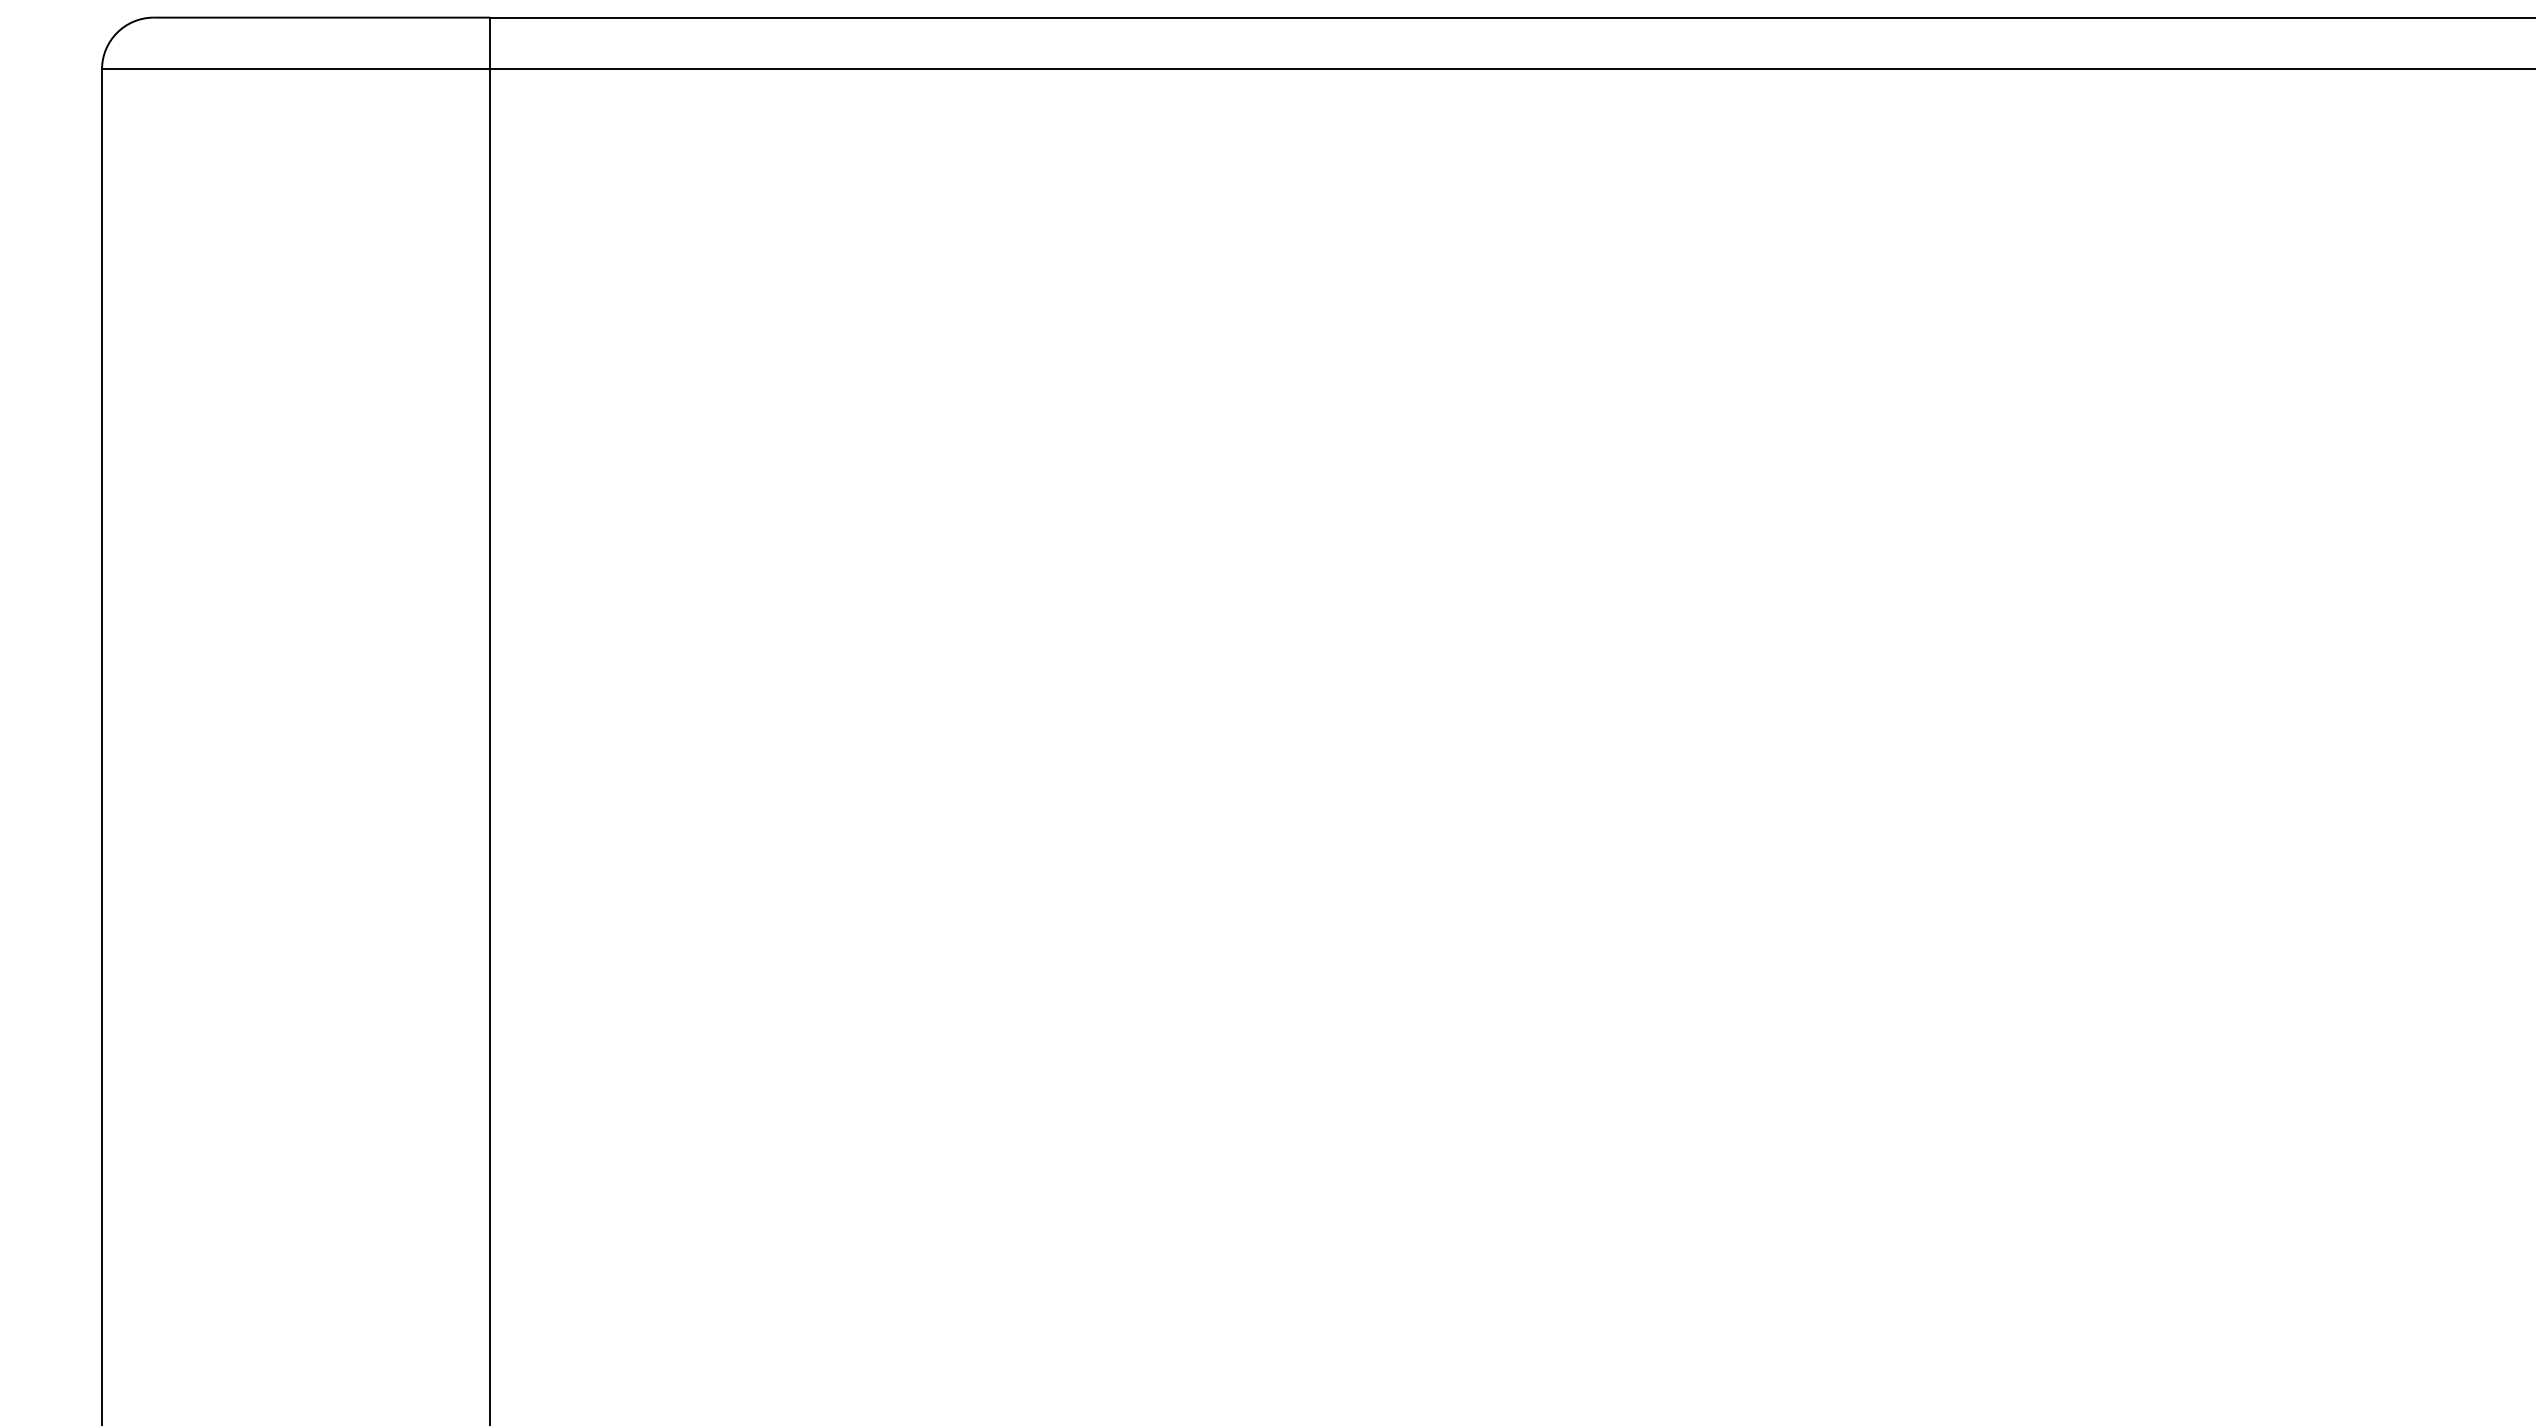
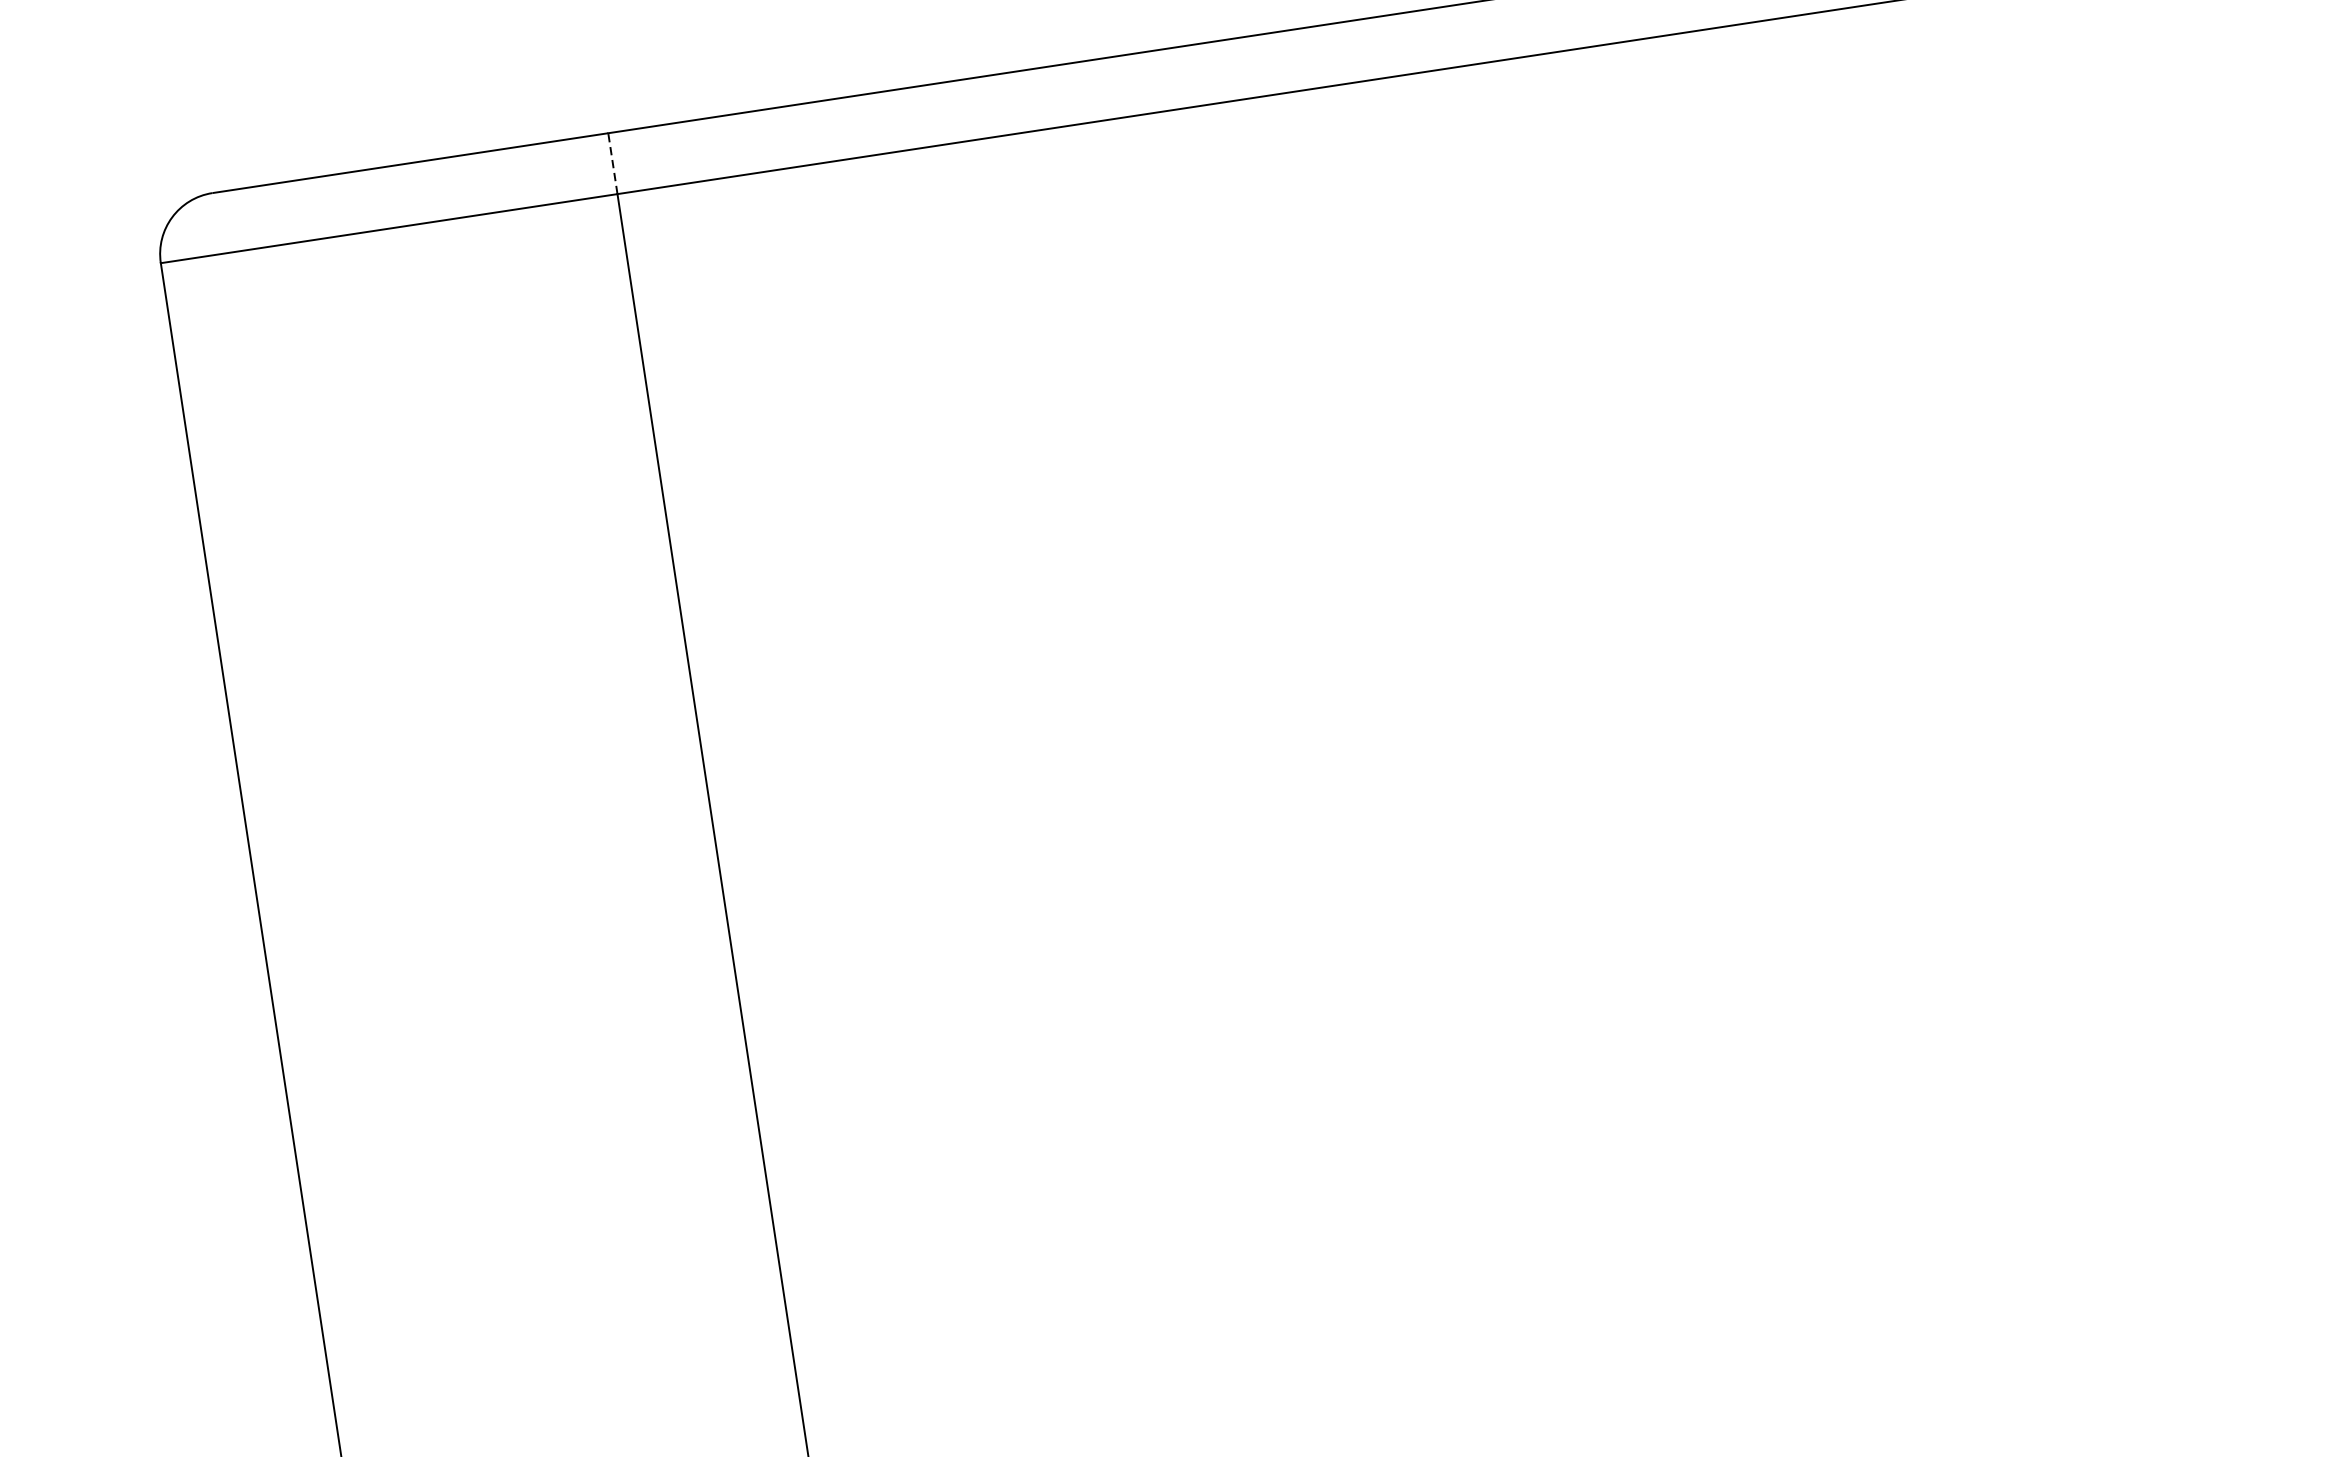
line: (490, 43) -> (613, 163), solid -> dashed

